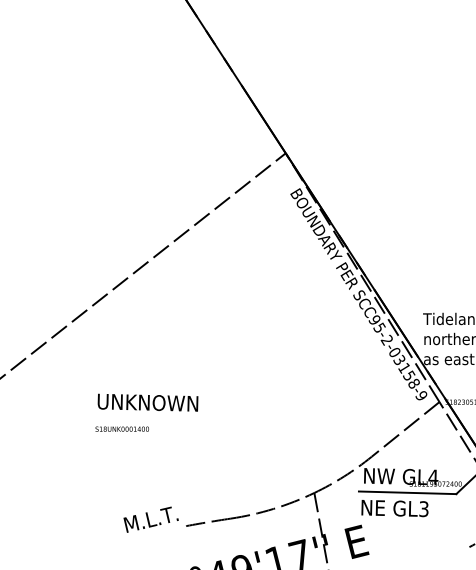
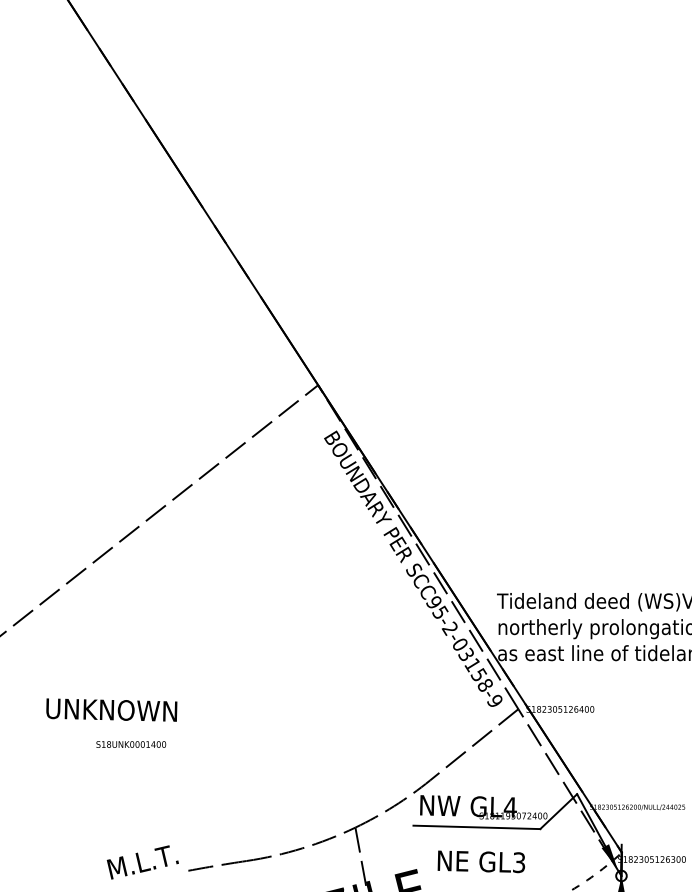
text: (147, 402) -> (111, 709), moved
text: (122, 429) -> (131, 744), moved
text: (395, 508) -> (481, 861), moved

